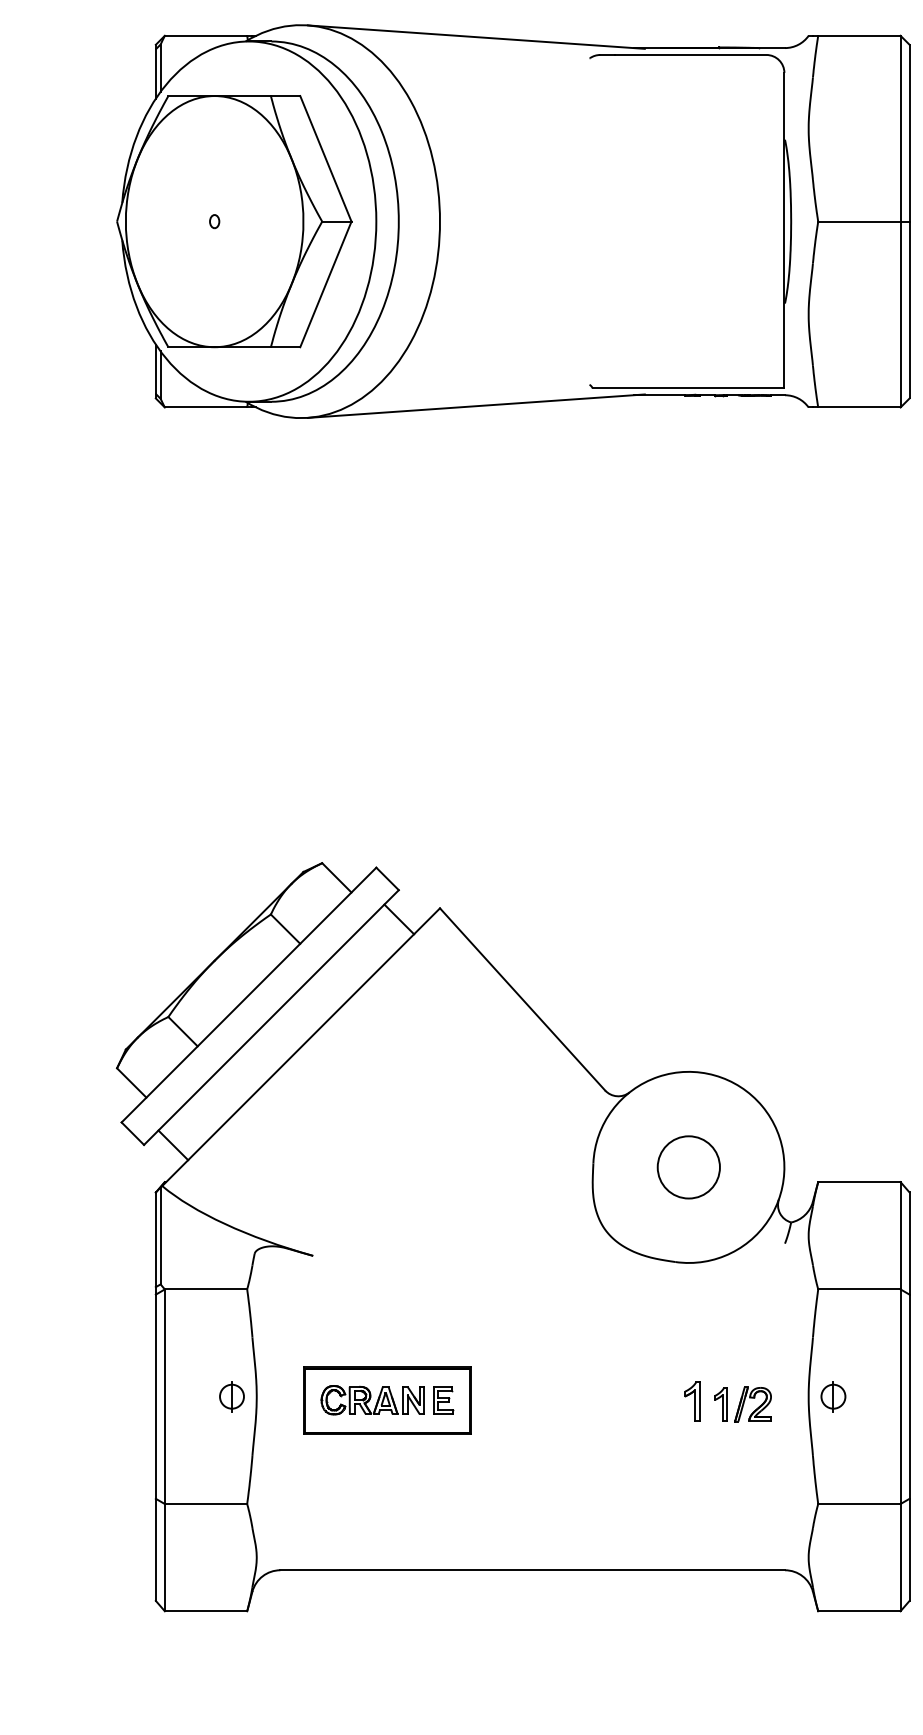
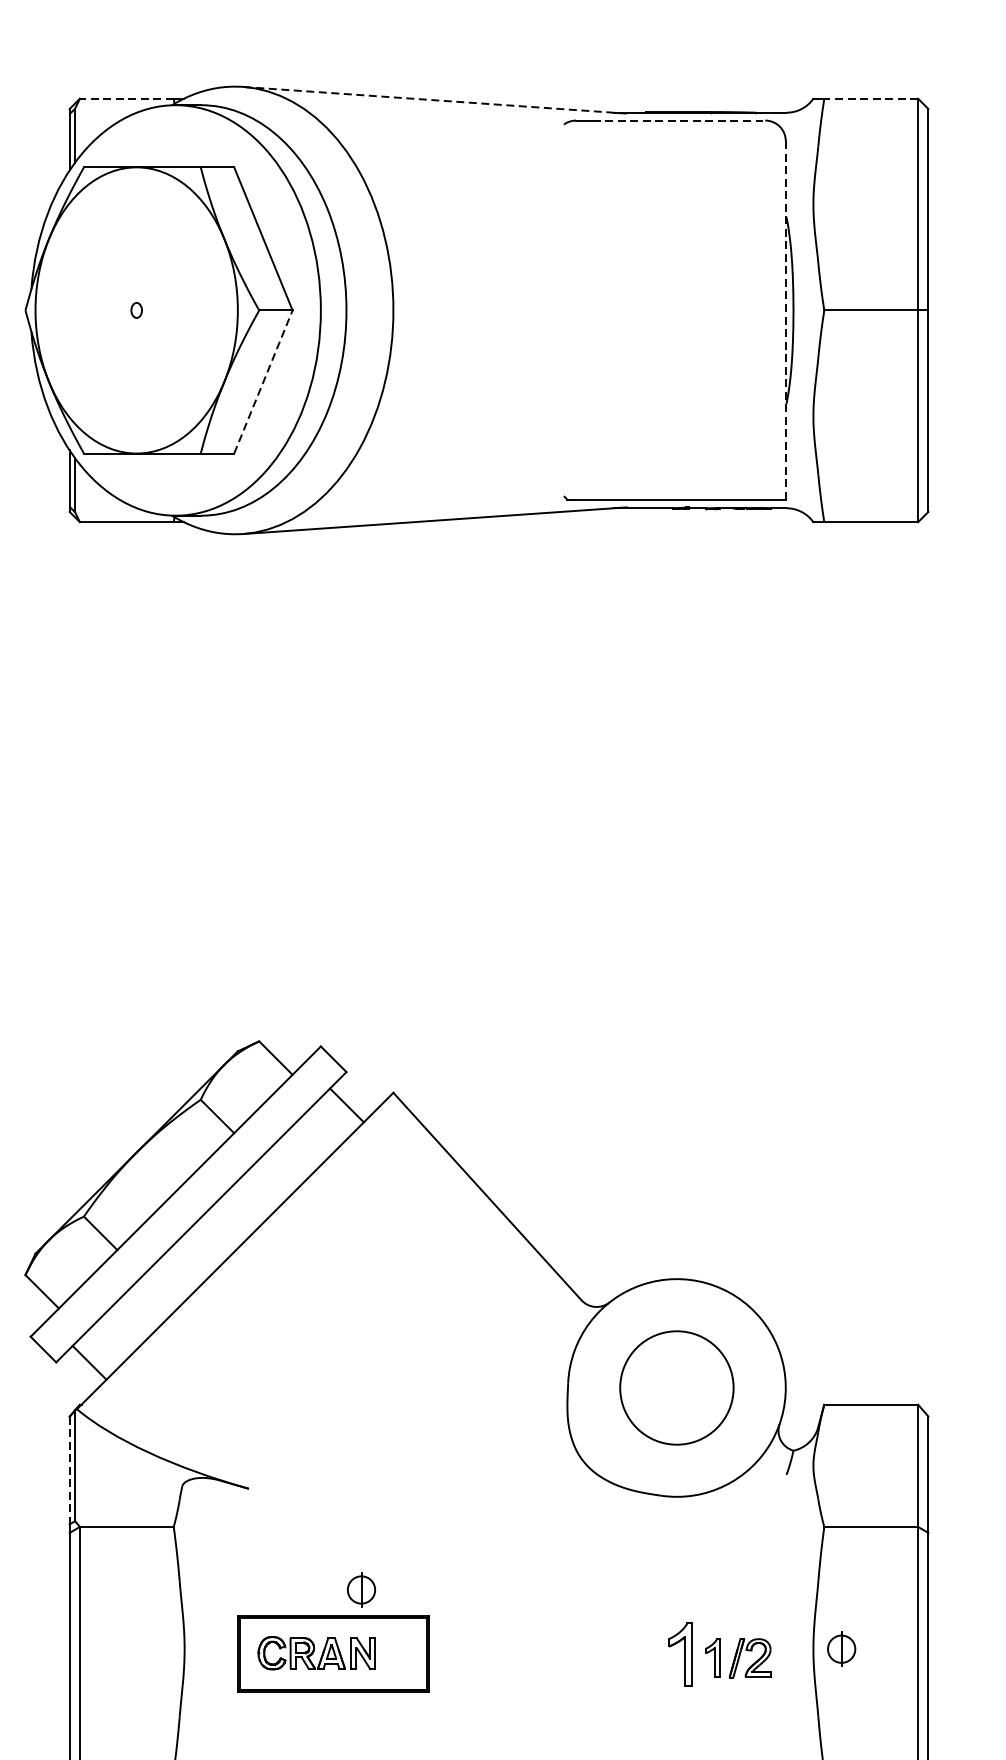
line: (205, 35) -> (126, 98), solid -> dashed
line: (858, 35) -> (870, 98), solid -> dashed
line: (476, 37) -> (434, 100), solid -> dashed
line: (690, 54) -> (678, 120), solid -> dashed
line: (784, 230) -> (785, 320), solid -> dashed
line: (325, 284) -> (262, 382), solid -> dashed
circle: (688, 1167) -> (676, 1388), size x1.6
line: (155, 1240) -> (69, 1471), solid -> dashed
part: (231, 1396) -> (360, 1589), moved
part: (443, 1400) -> (397, 1653), removed
part: (692, 1401) -> (681, 1654), size x1.4

